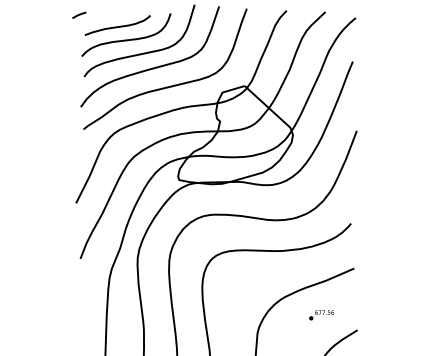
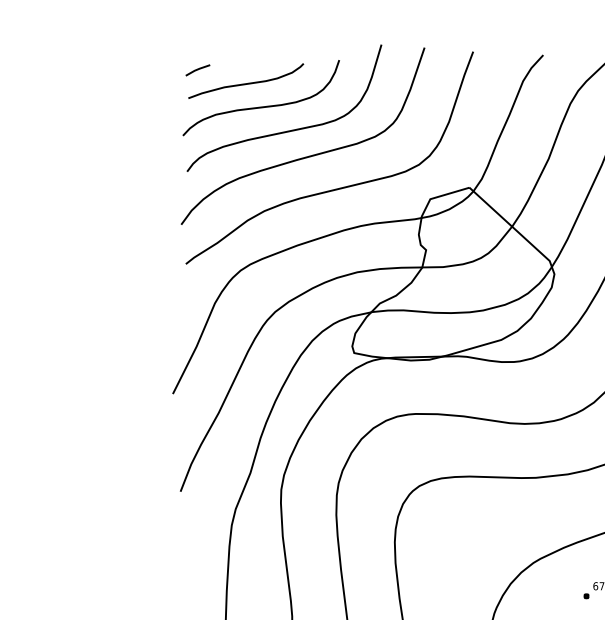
line: (79, 14) -> (198, 68), moved

